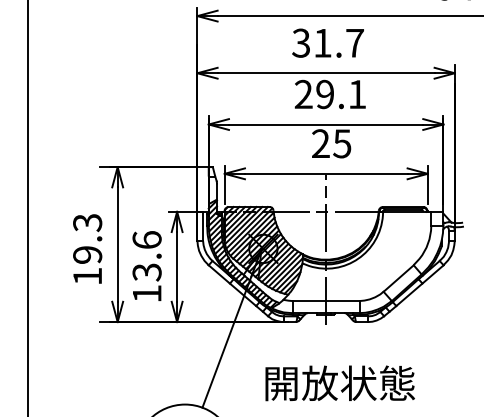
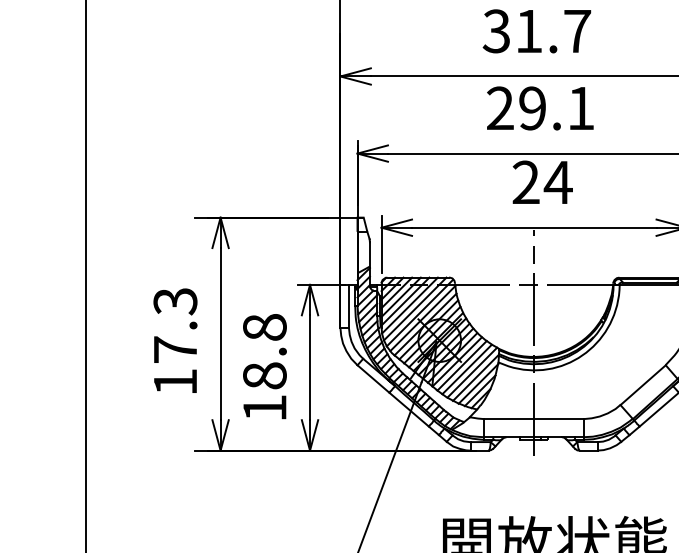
text: (341, 143) -> (557, 182), 25 -> 24
text: (87, 254) -> (175, 349), 19.3 -> 17.3
text: (146, 256) -> (263, 352), 13.6 -> 18.8

